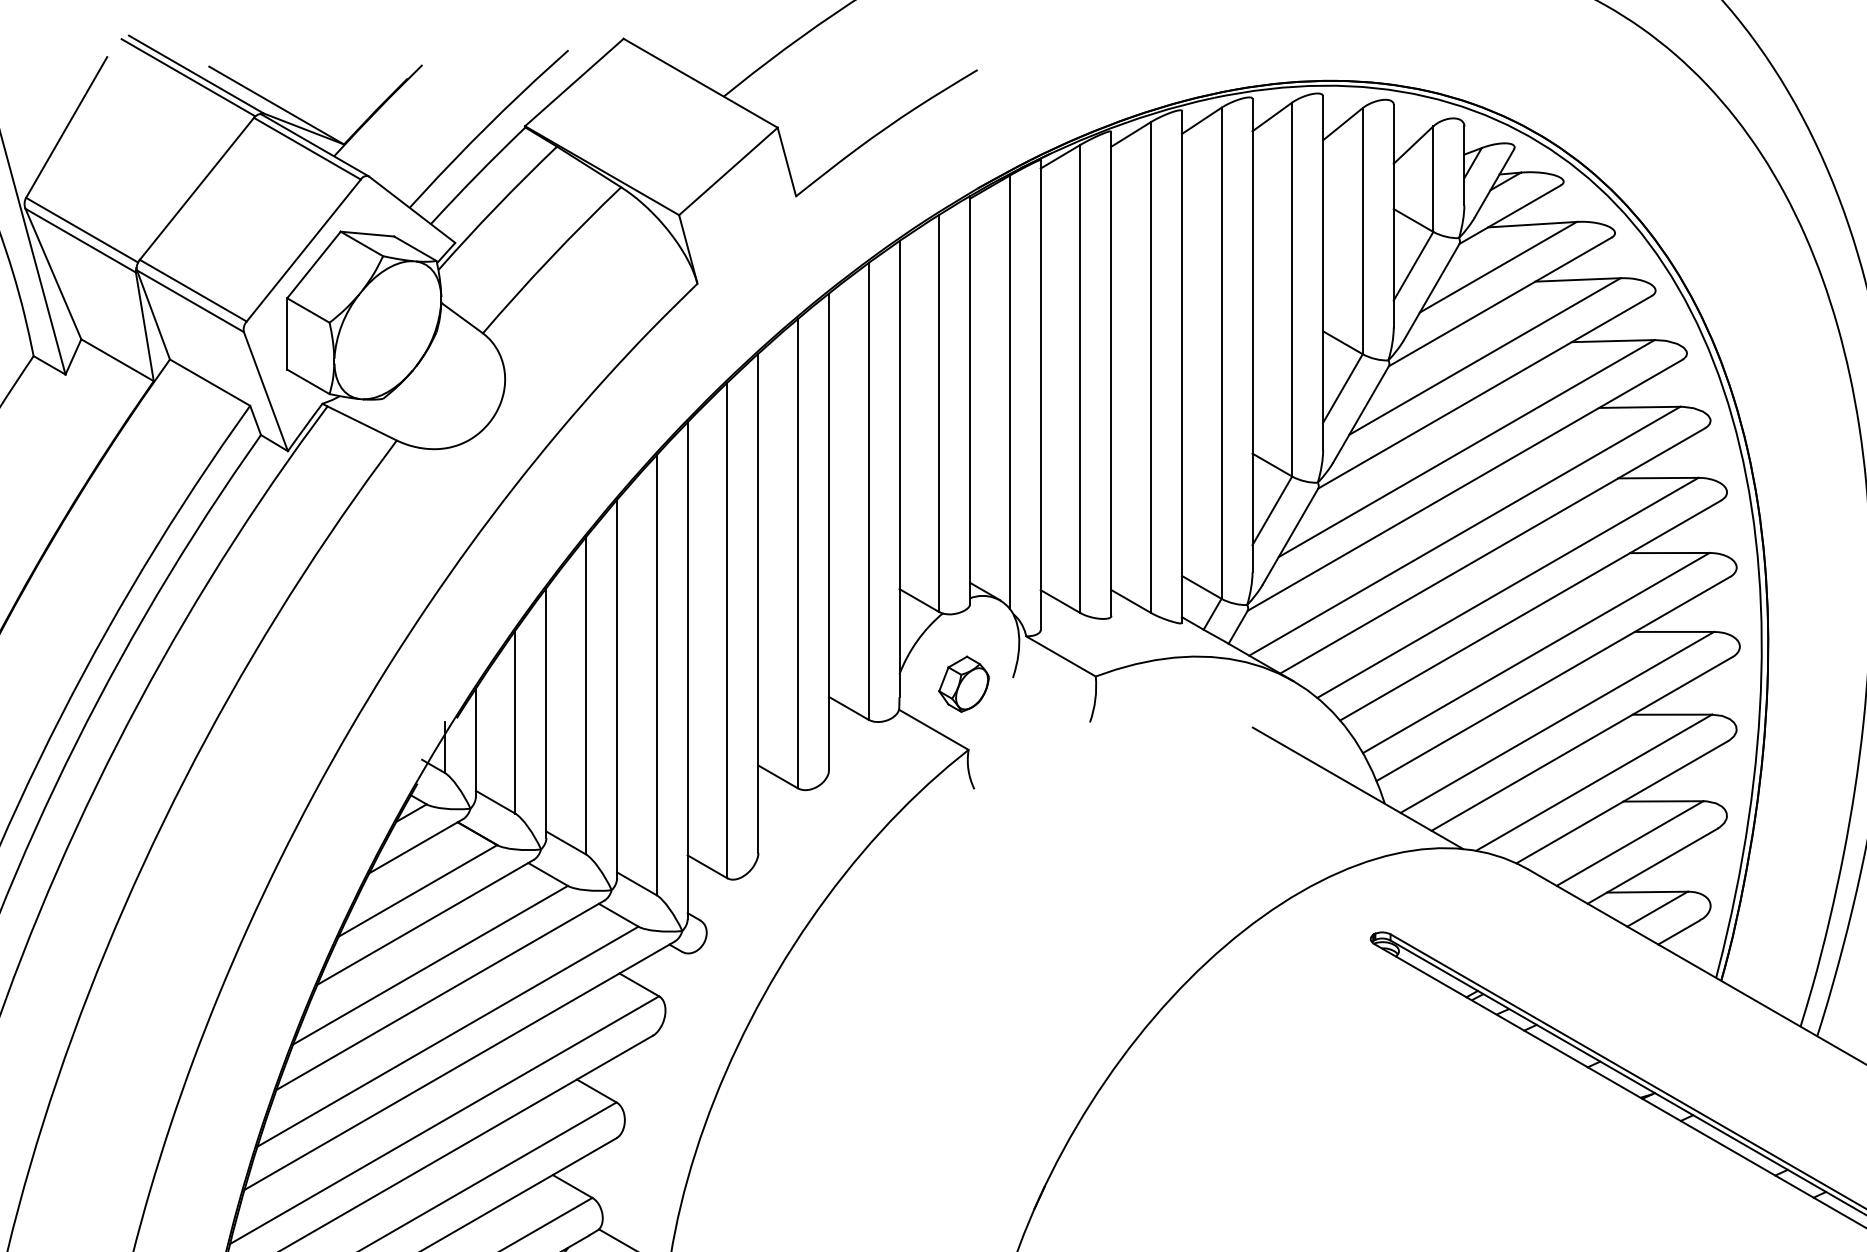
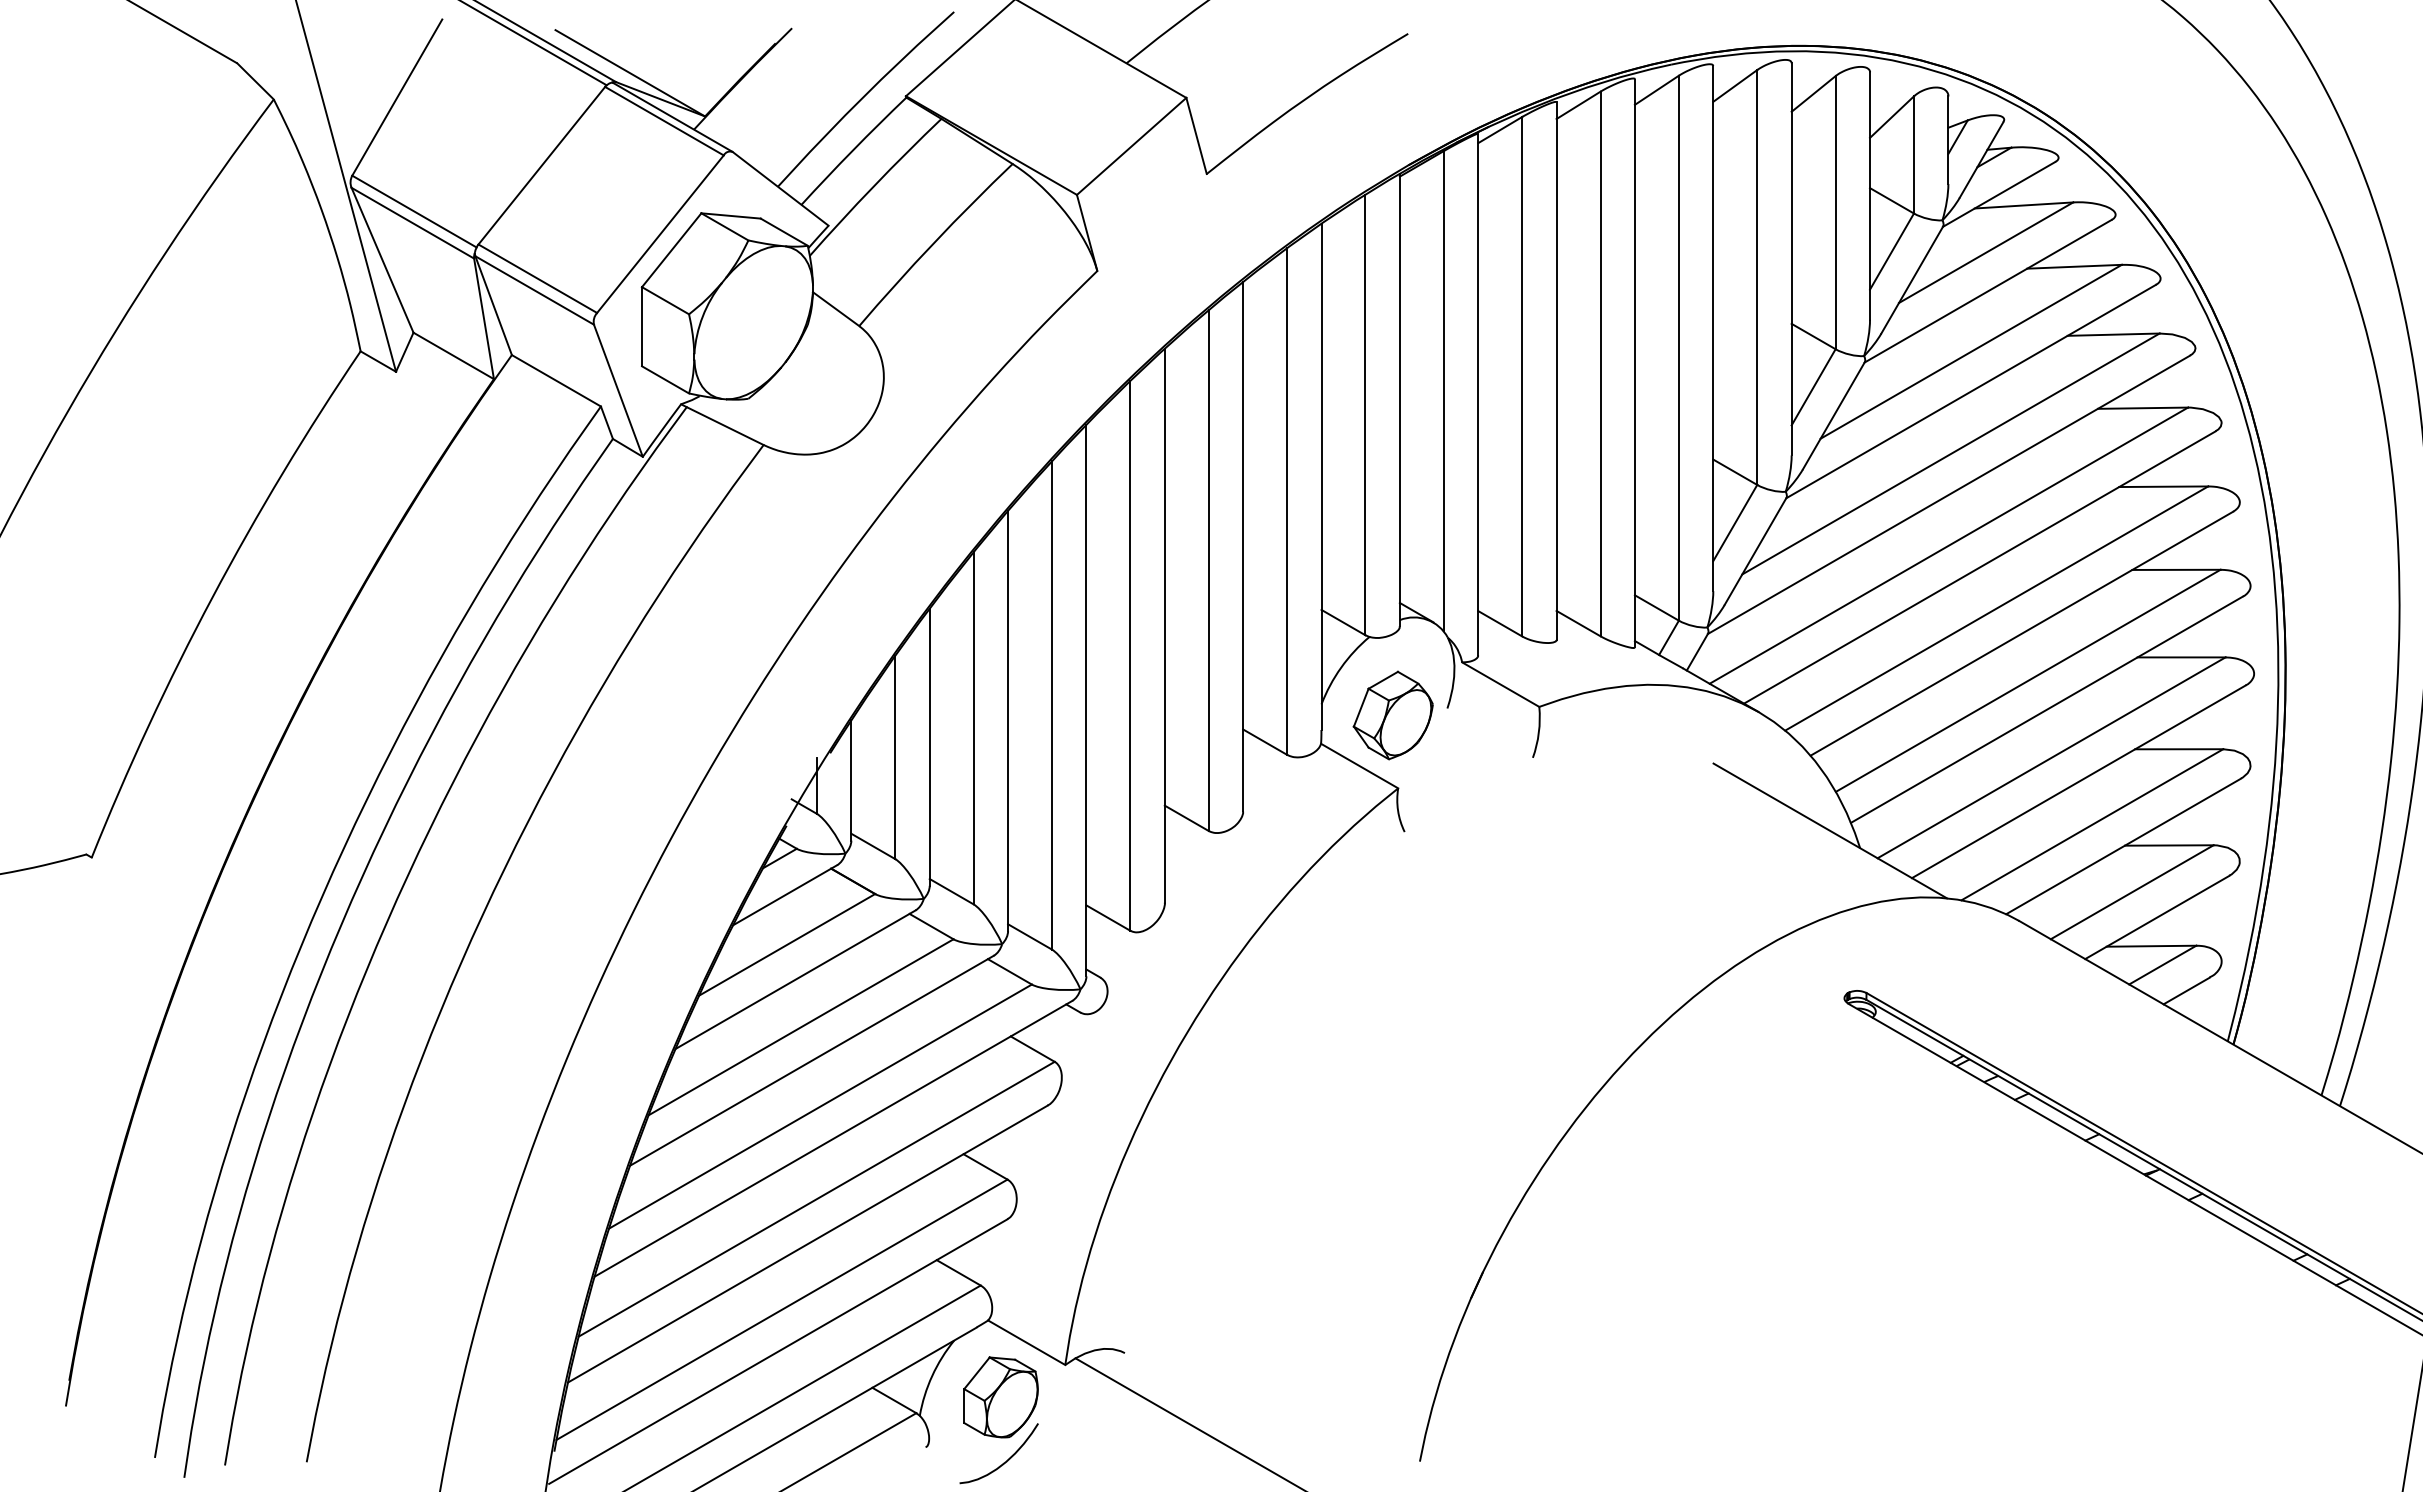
part: (963, 684) -> (1392, 715), size x1.43

